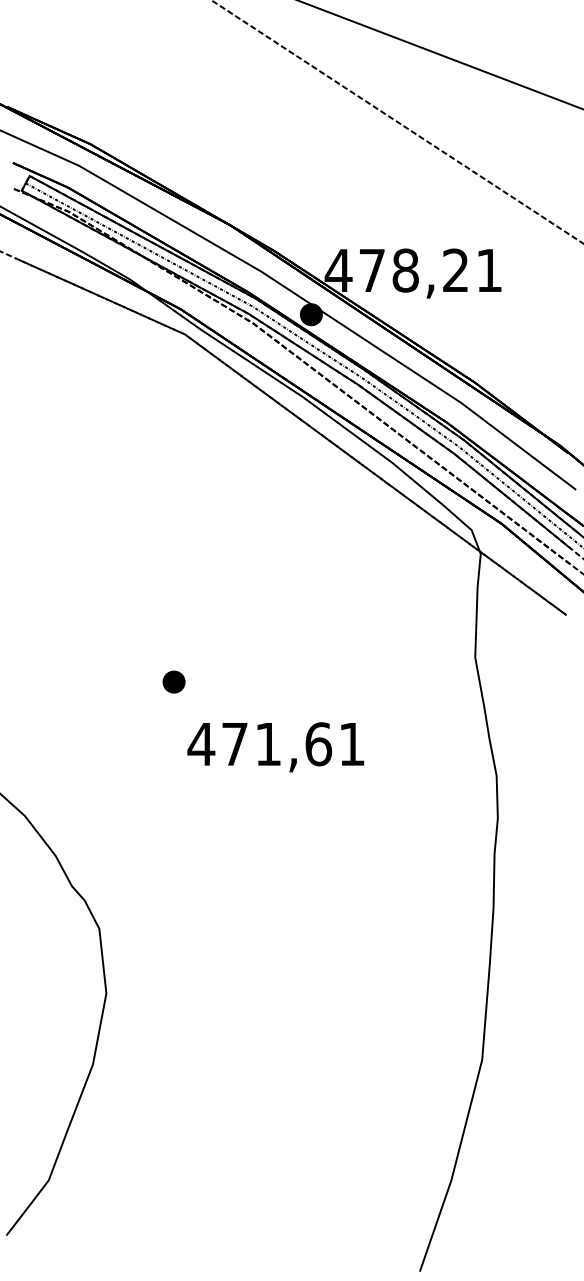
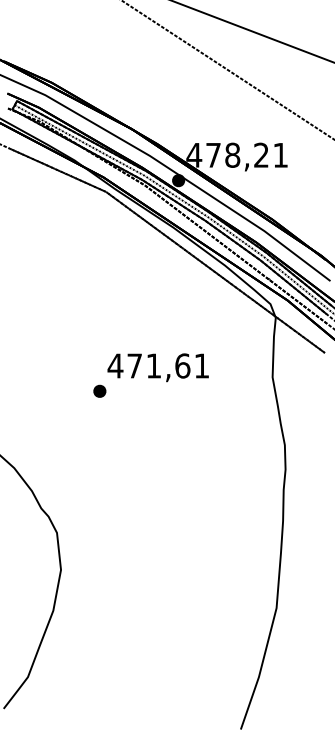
text: (274, 746) -> (157, 367), moved

